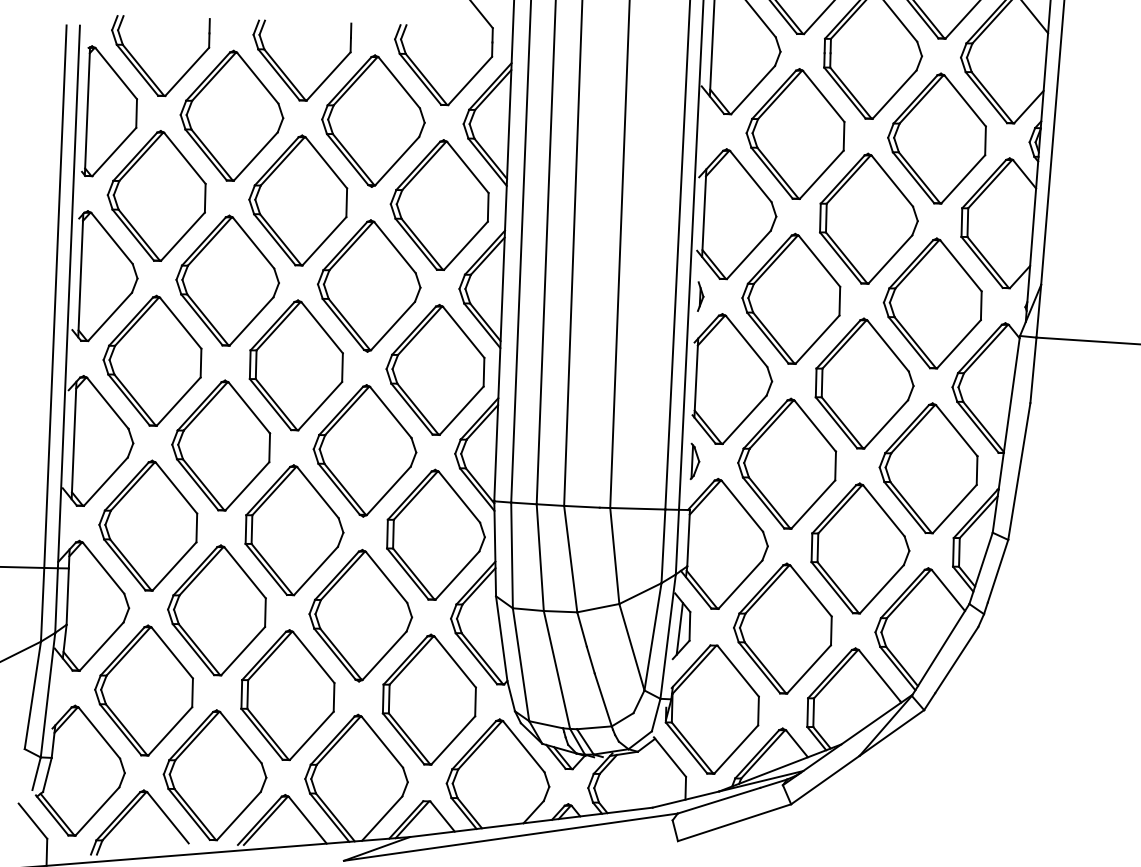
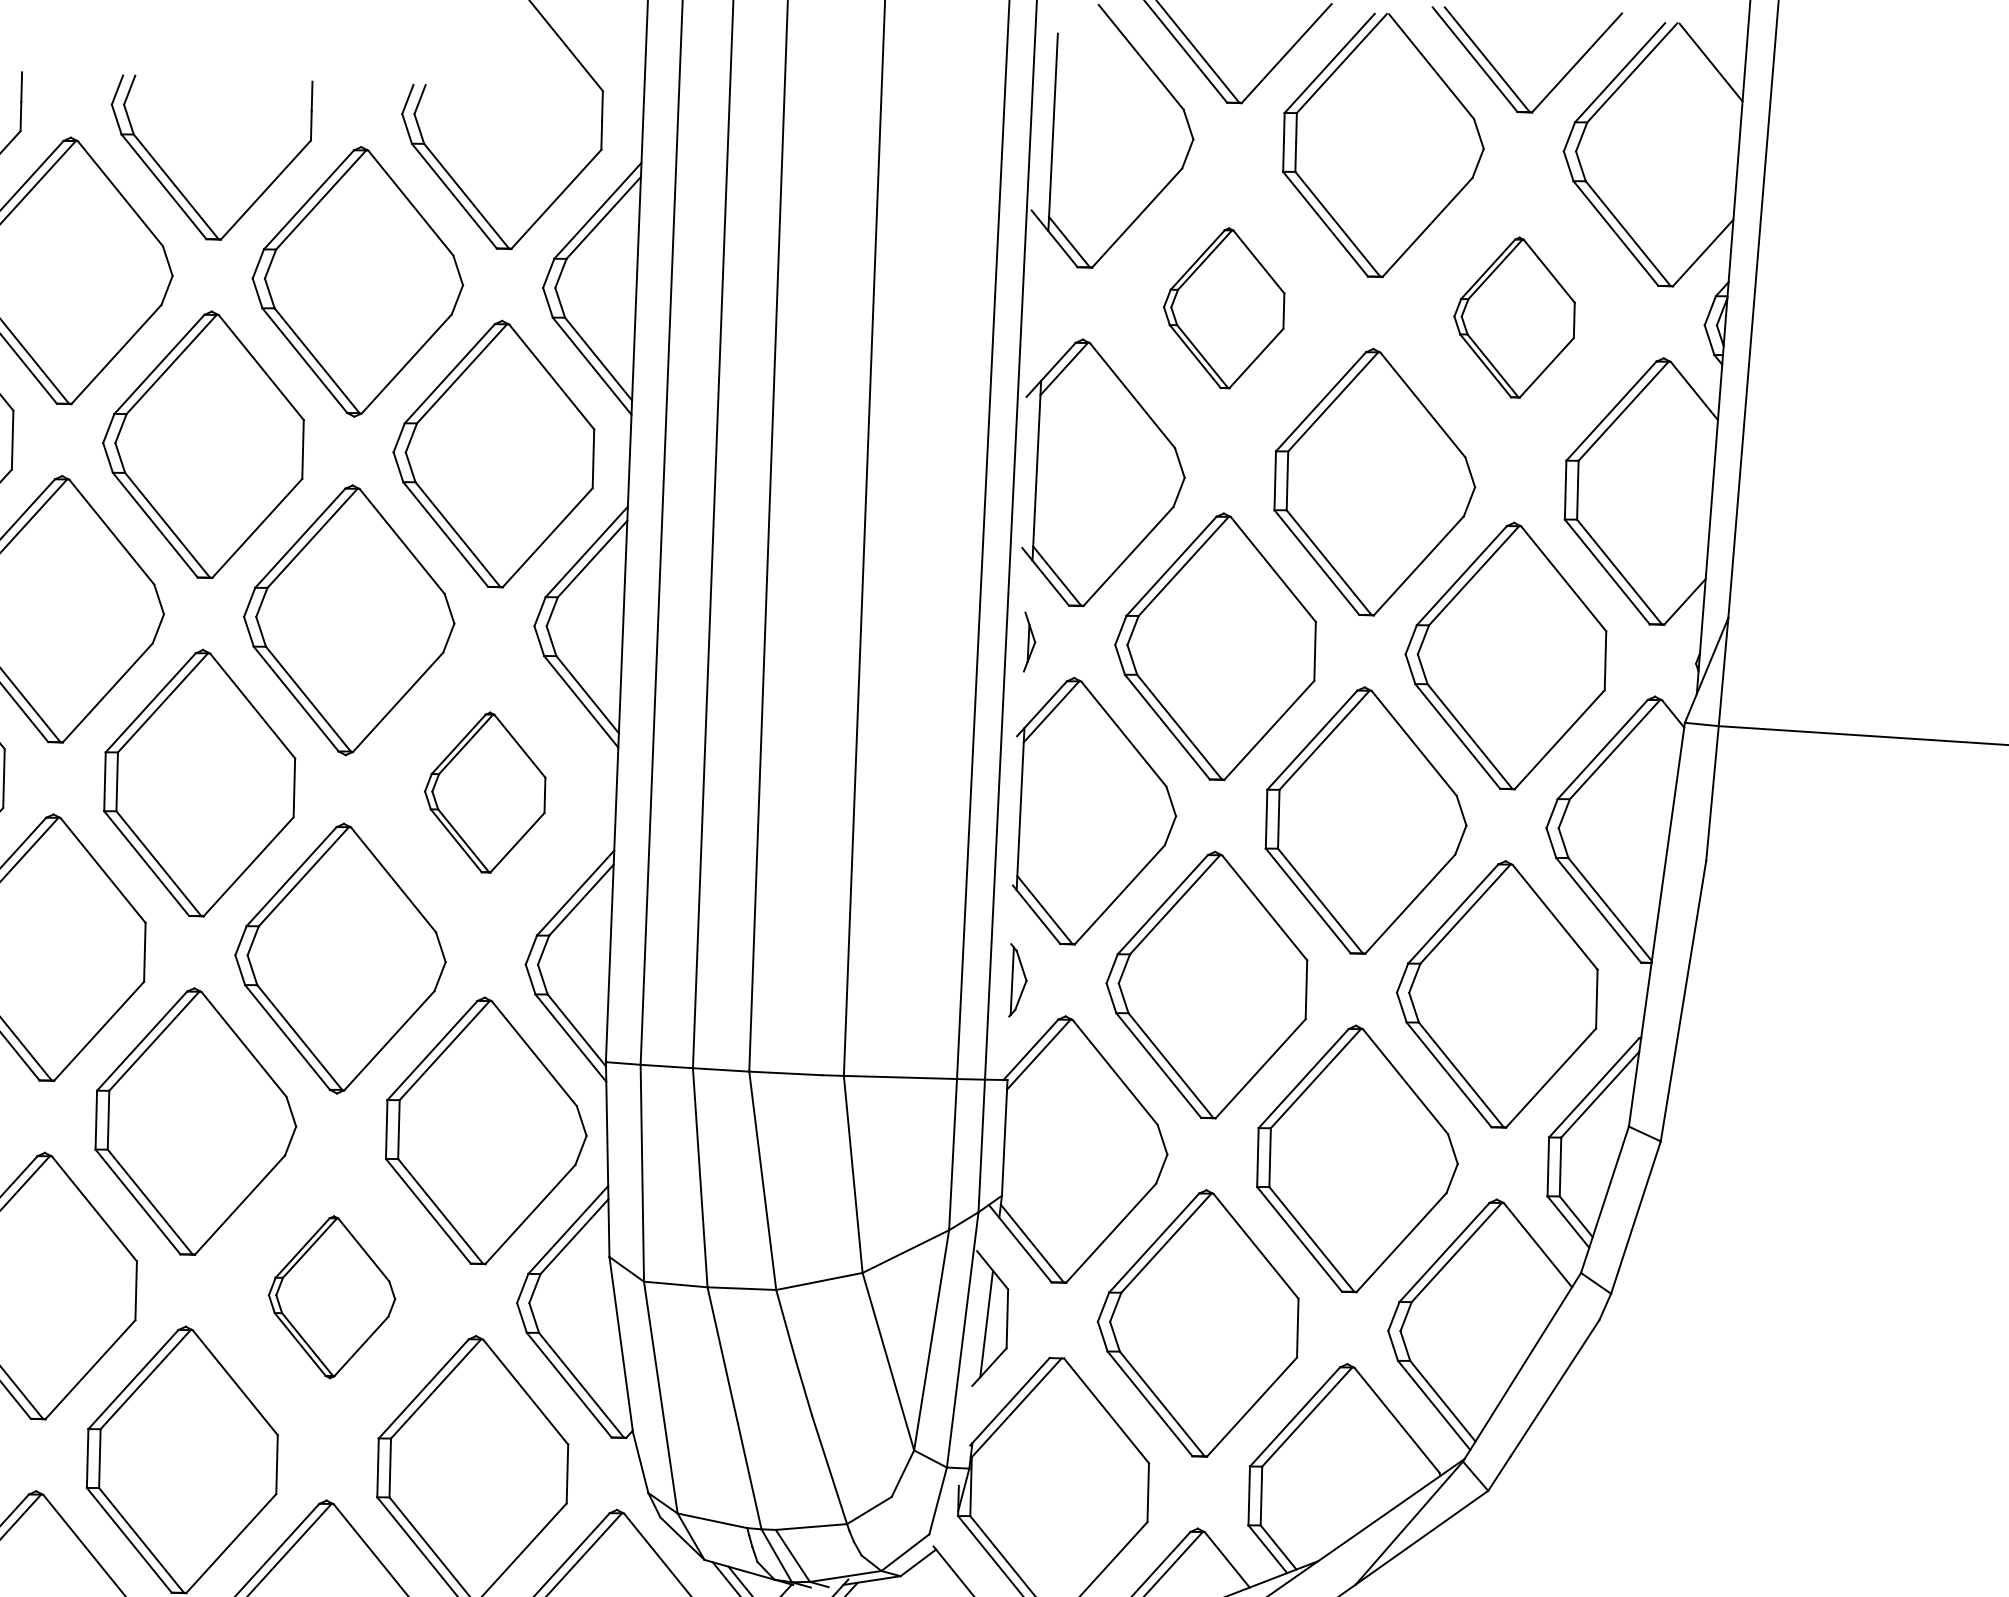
part: (795, 133) -> (1224, 307), size x0.6
part: (936, 138) -> (1513, 317), size x0.6
part: (435, 369) -> (485, 791), size x0.6
part: (360, 615) -> (331, 1296), size x0.6

